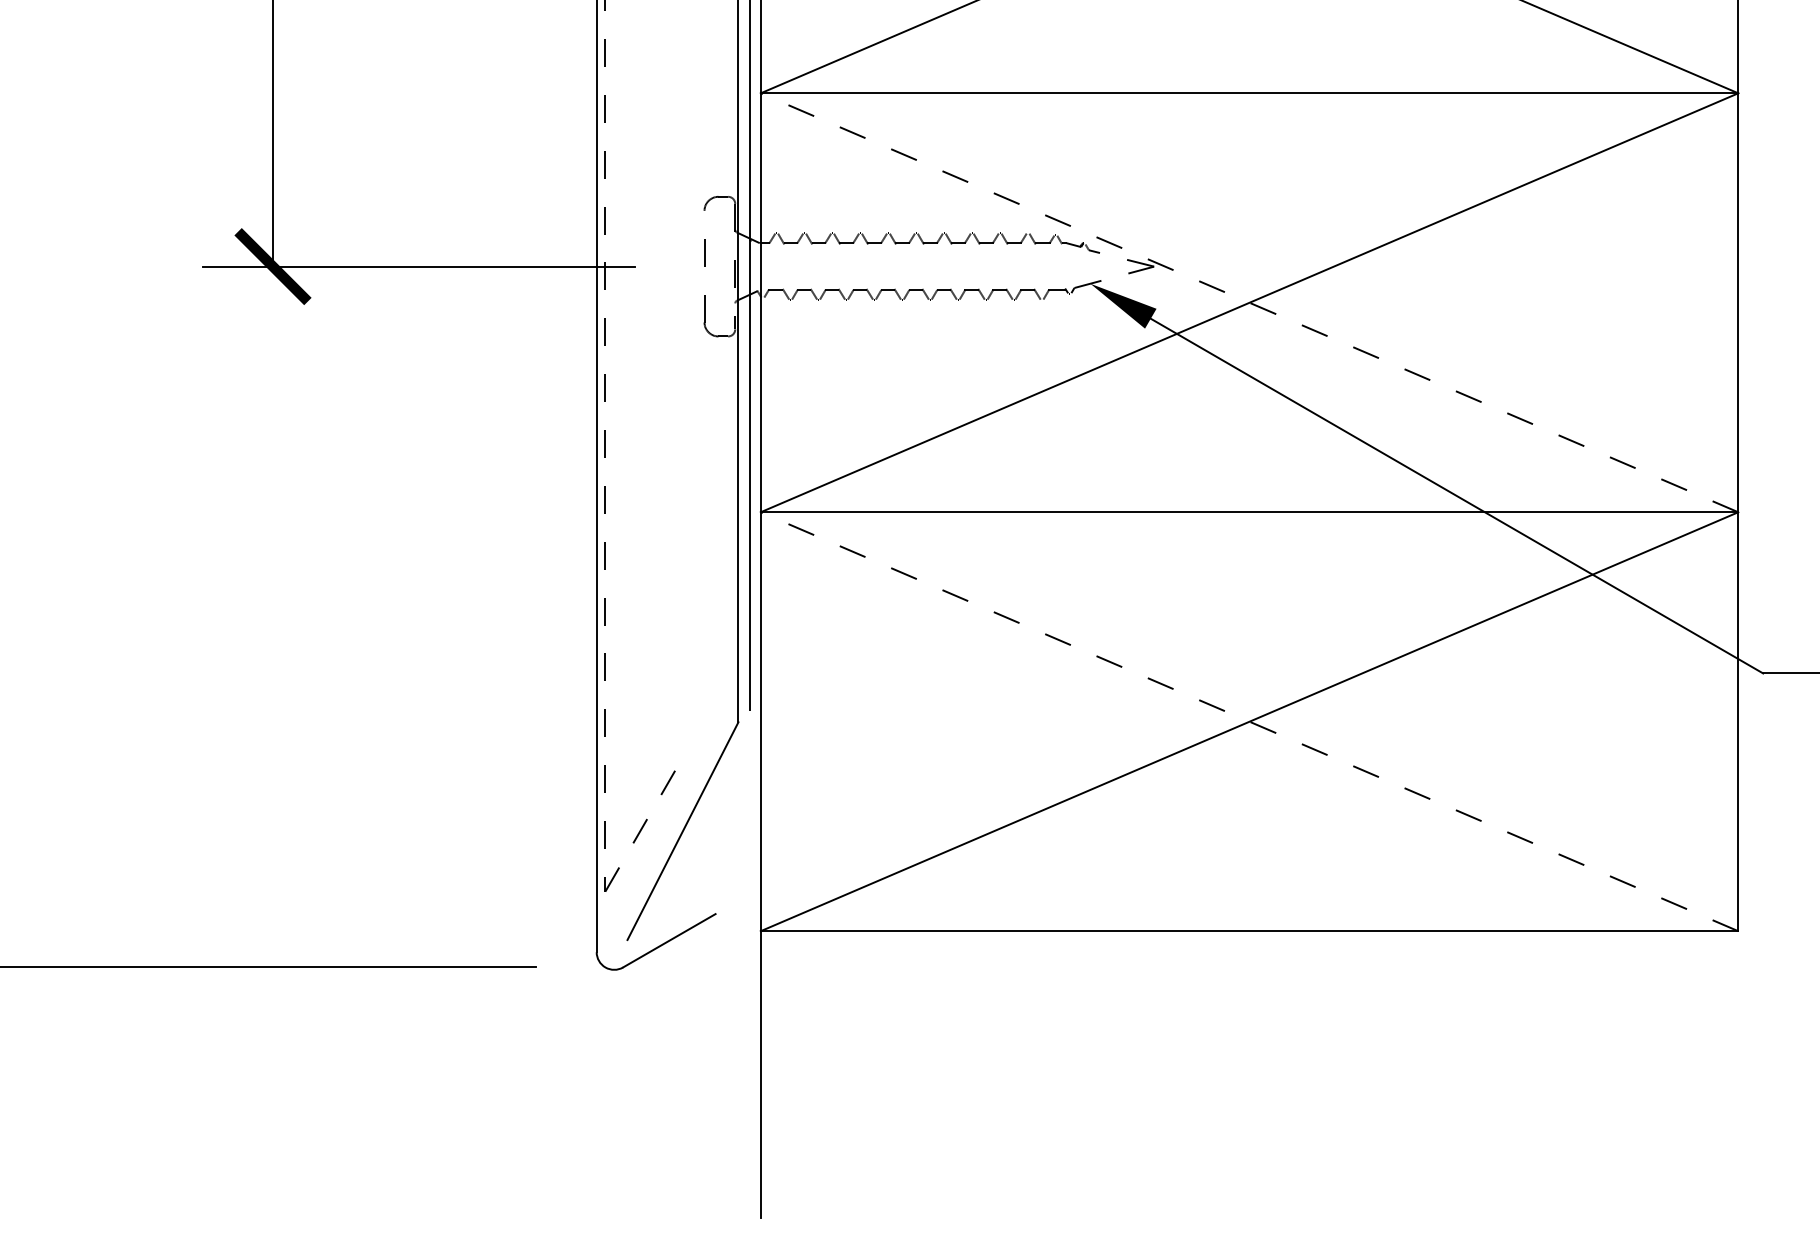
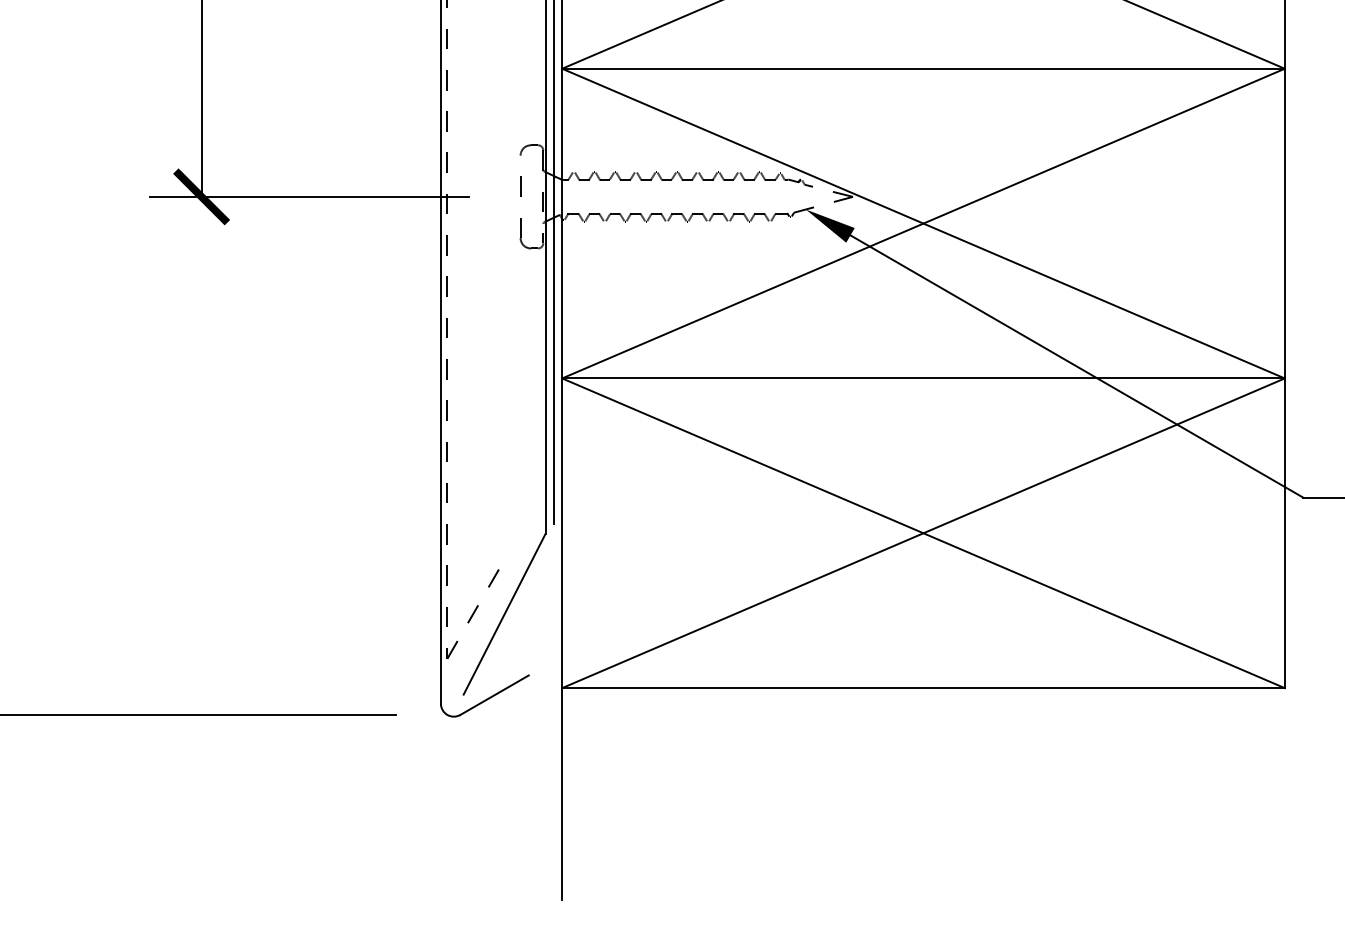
line: (1249, 302) -> (923, 223), dashed -> solid
line: (1249, 721) -> (923, 533), dashed -> solid

